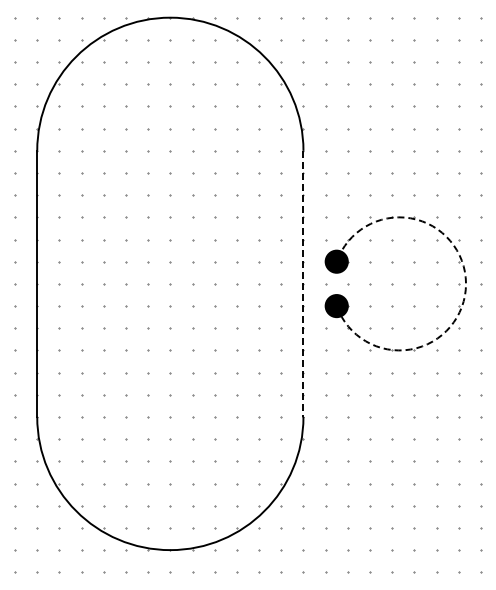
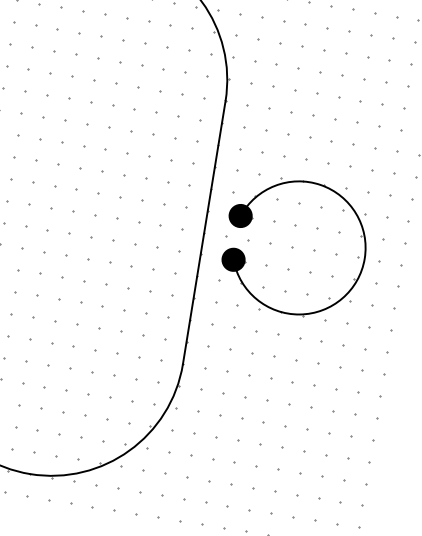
arc: (466, 283) -> (365, 258), dashed -> solid
line: (303, 284) -> (204, 233), dashed -> solid

